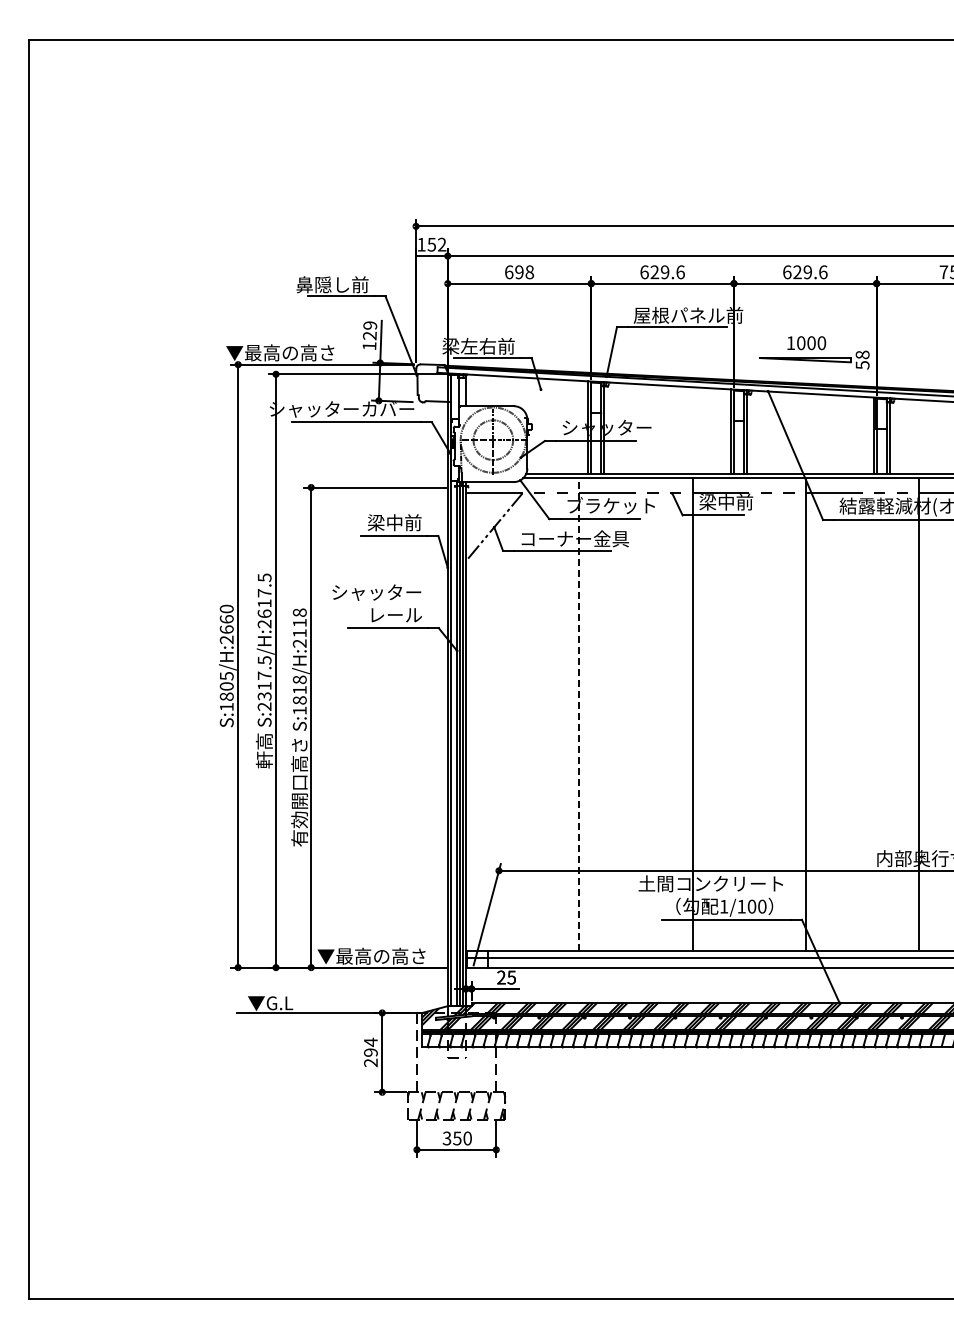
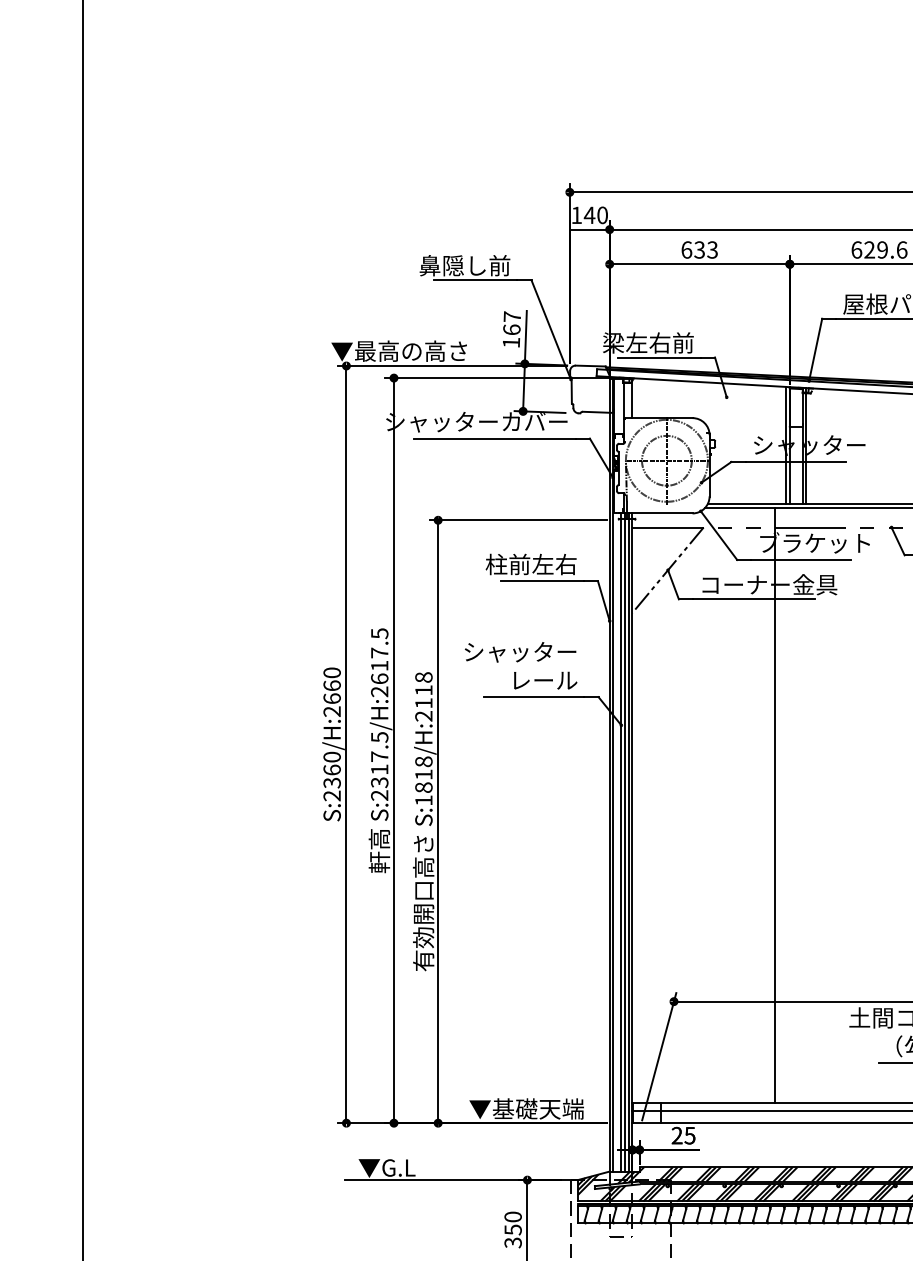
text: (436, 244) -> (595, 215), 152 -> 140
text: (524, 272) -> (706, 250), 698 -> 633
text: (369, 330) -> (511, 323), 129 -> 167
text: (385, 522) -> (531, 564), 梁中前 -> 柱前左右
text: (226, 691) -> (331, 776), S:1805/H:2660 -> S:2360/H:2660
line: (579, 714) -> (775, 805), dashed -> solid
text: (372, 955) -> (515, 1107), ▼最高の高さ -> ▼基礎天端
text: (370, 1052) -> (512, 1229), 294 -> 350

